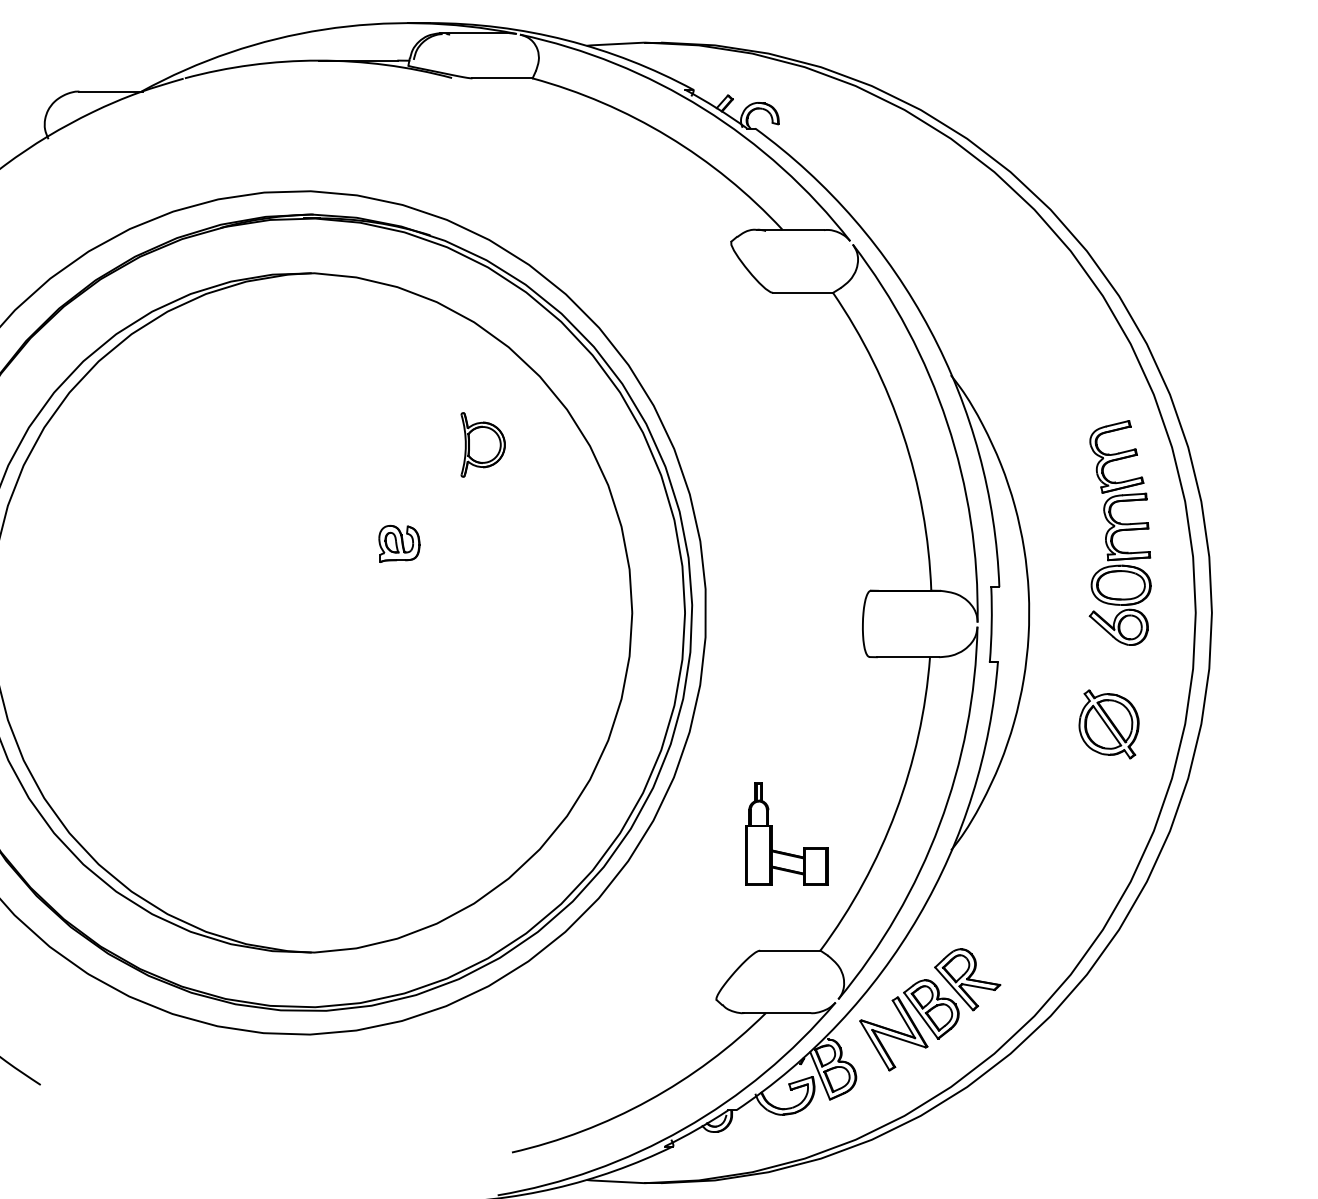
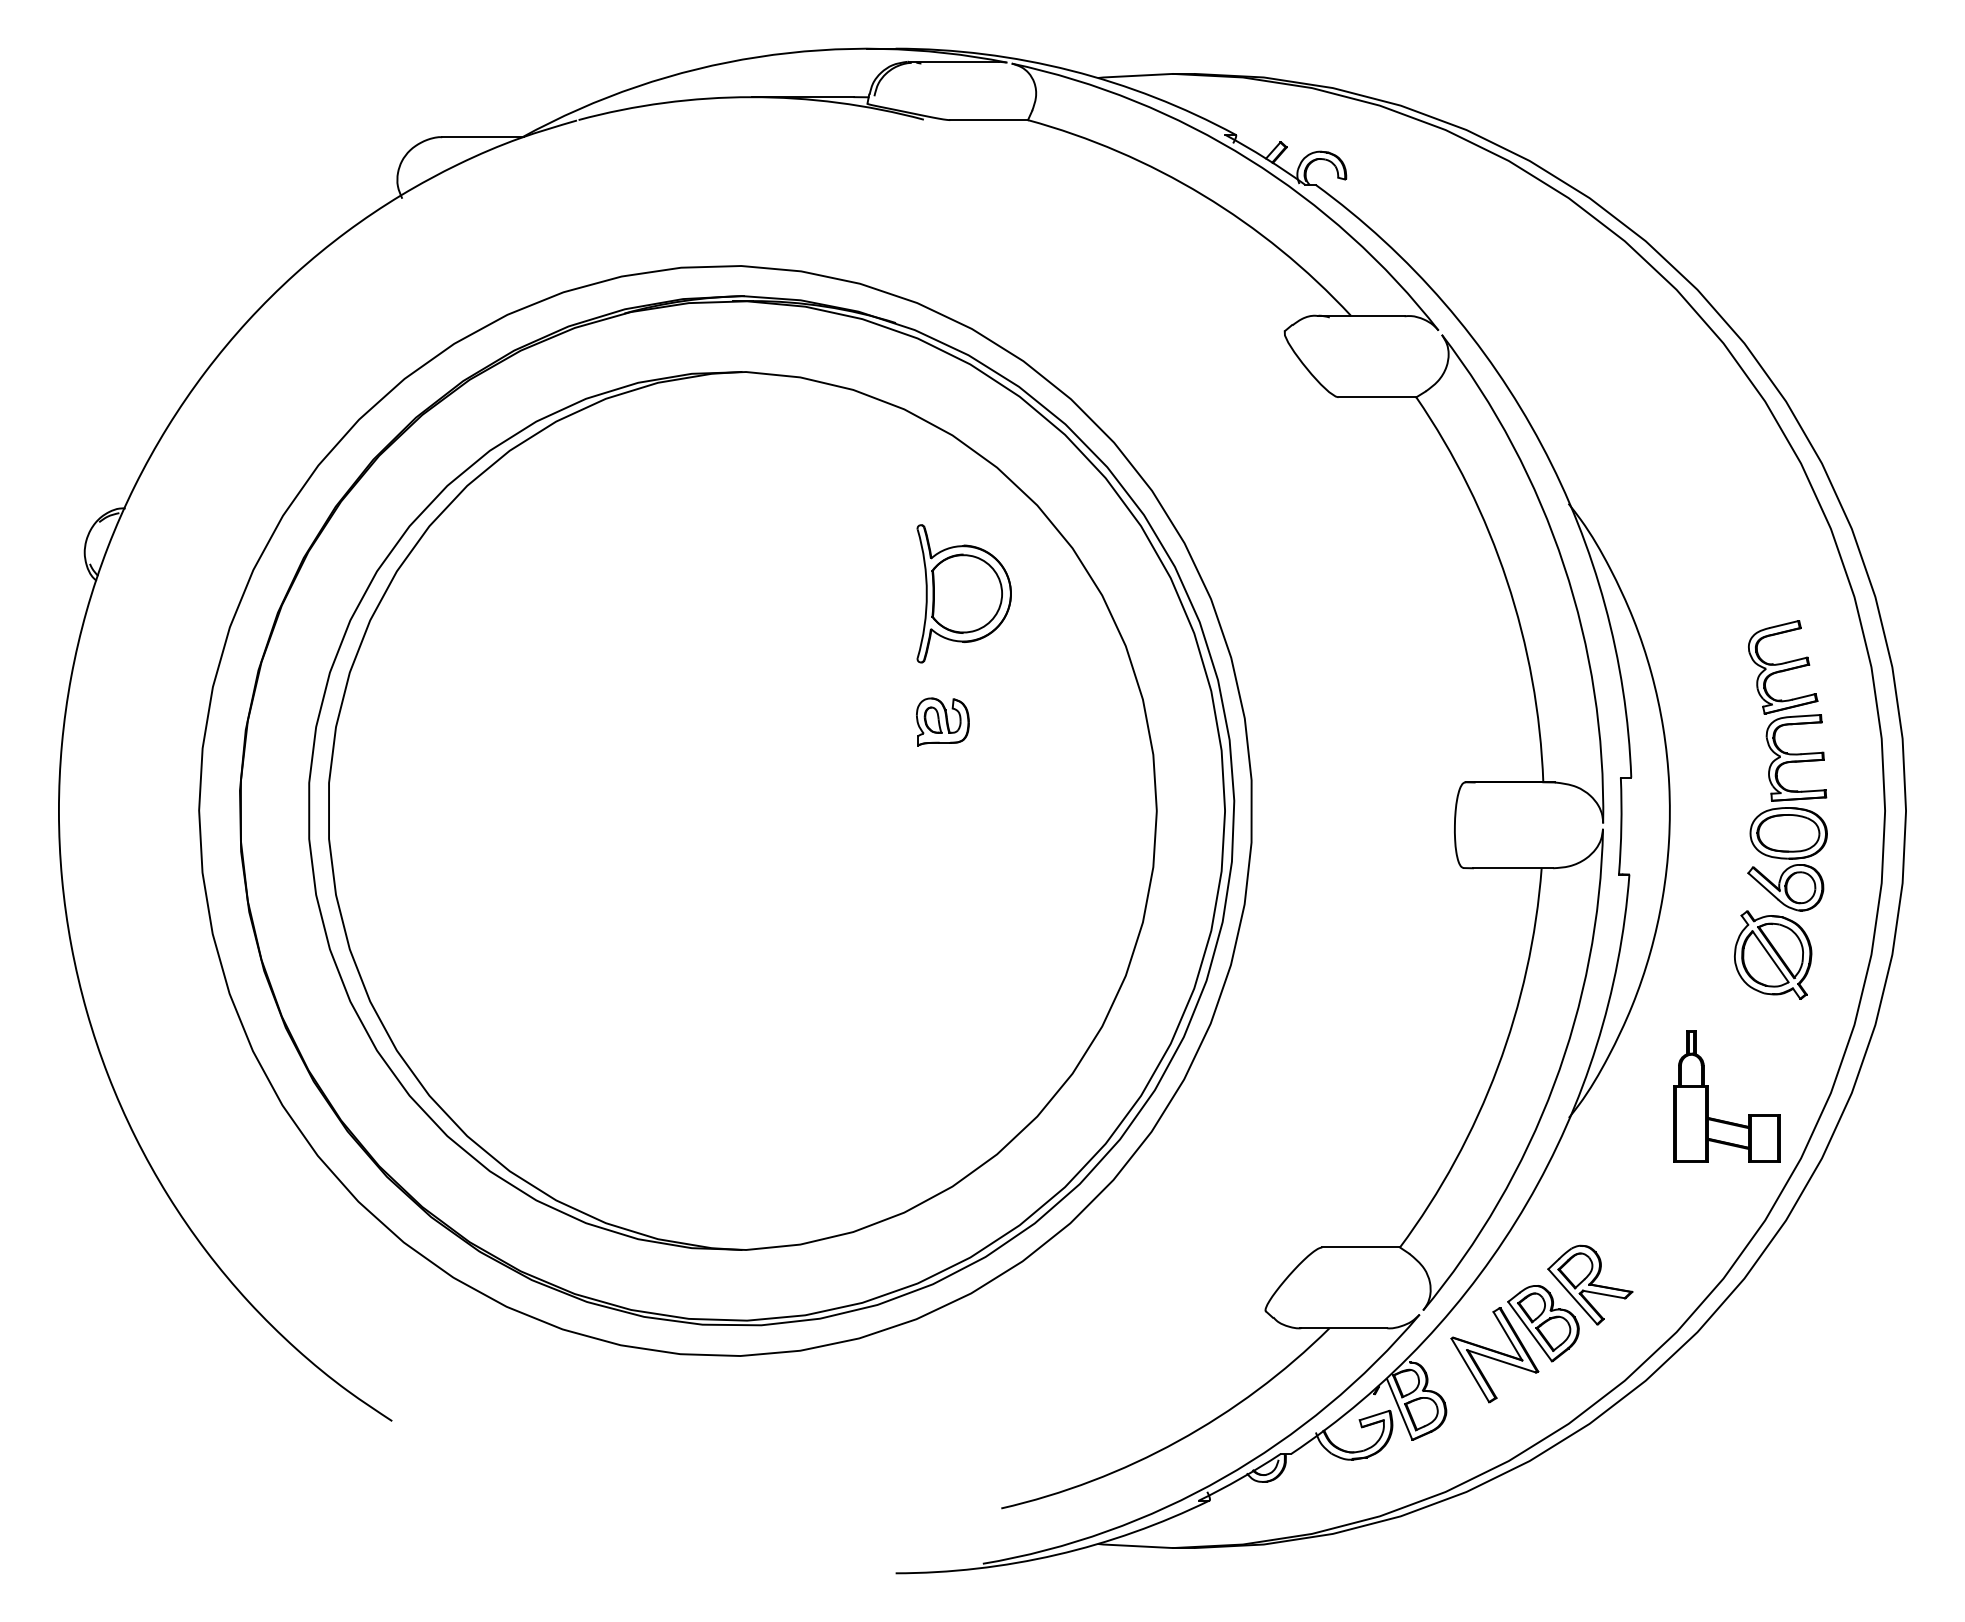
part: (482, 444) -> (963, 593), size x1.67
part: (1120, 532) -> (1787, 765), moved
part: (399, 543) -> (942, 721), moved
part: (772, 833) -> (1708, 1096), moved

